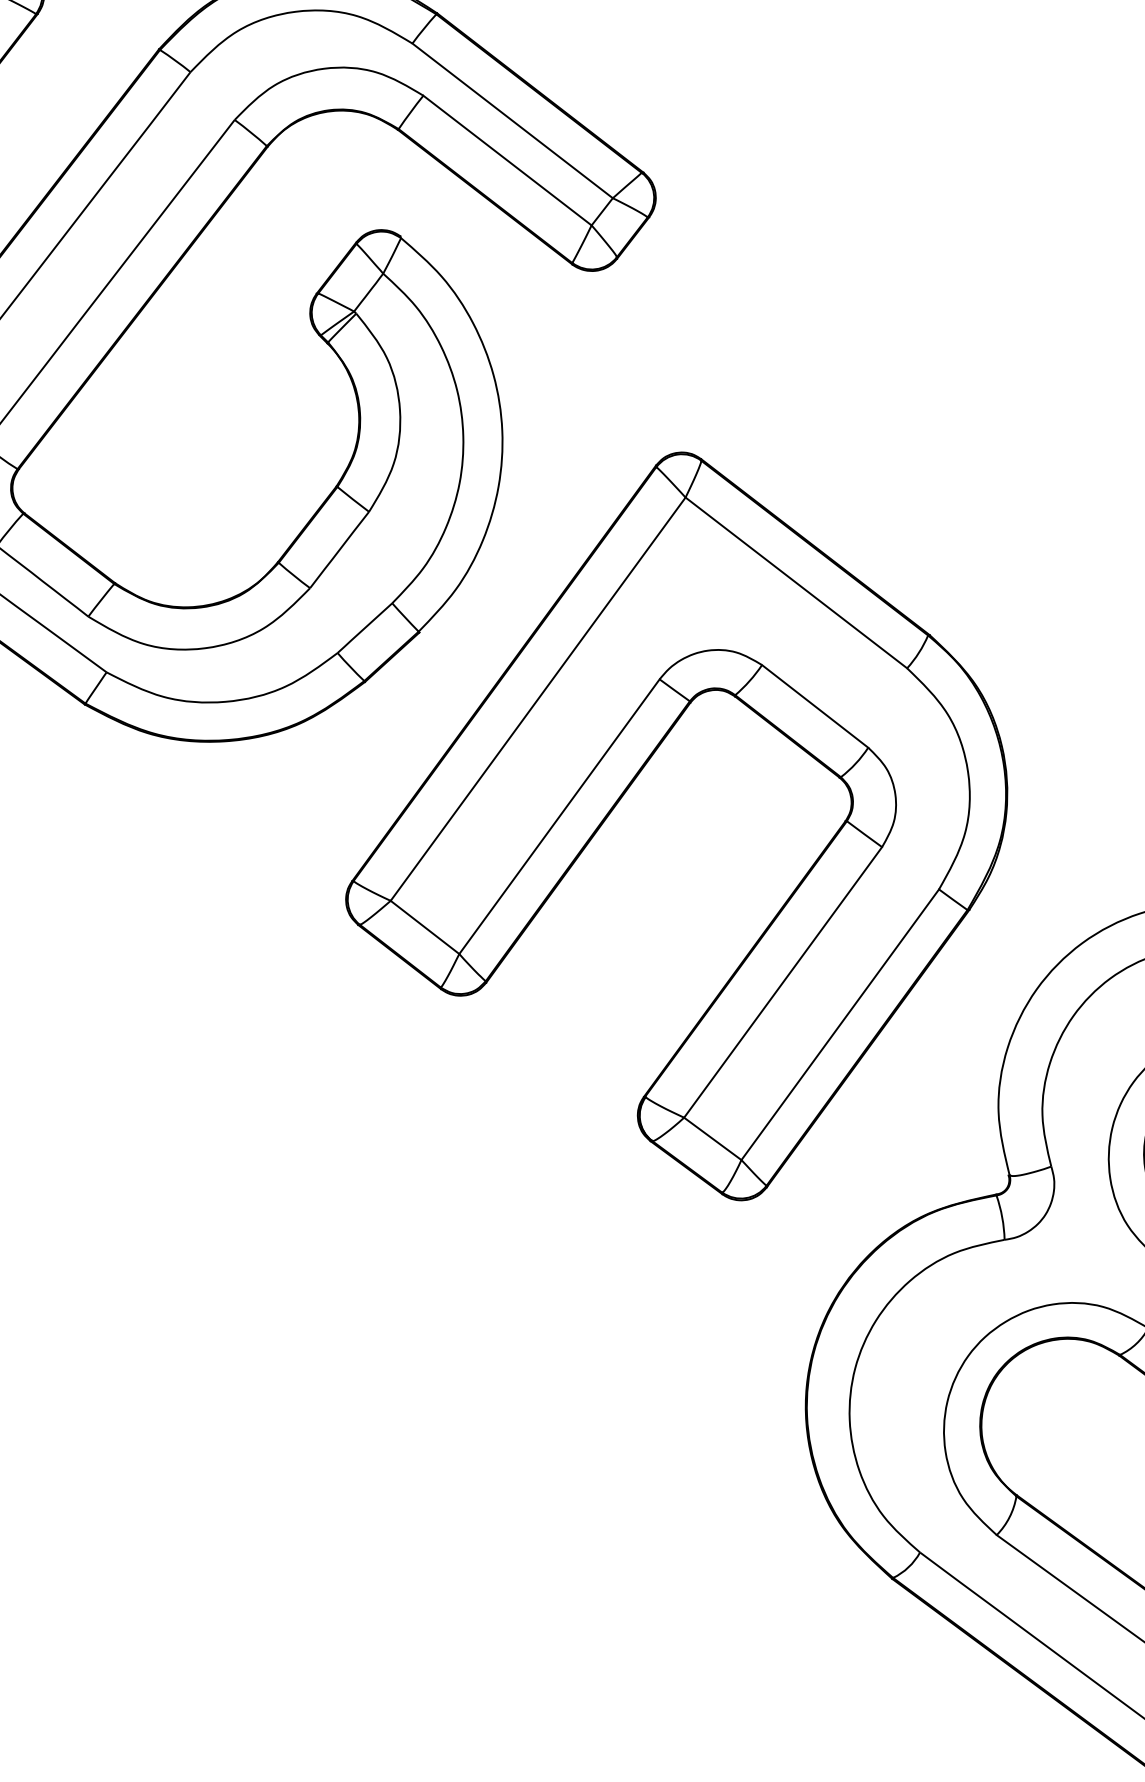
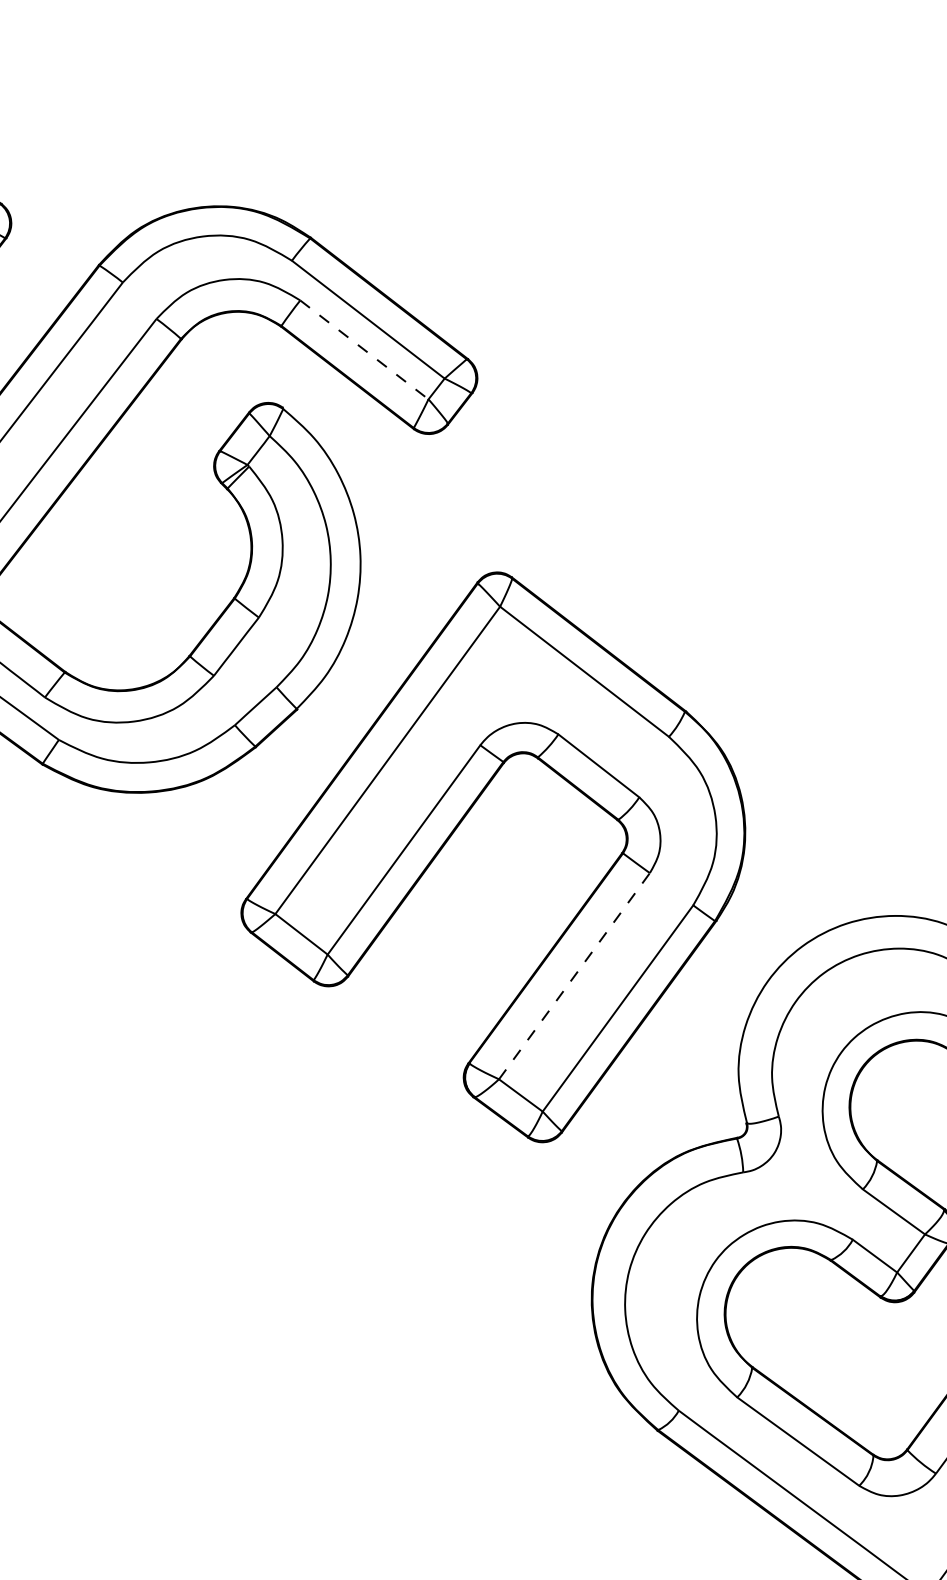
line: (507, 160) -> (364, 349), solid -> dashed
line: (783, 982) -> (574, 976), solid -> dashed

